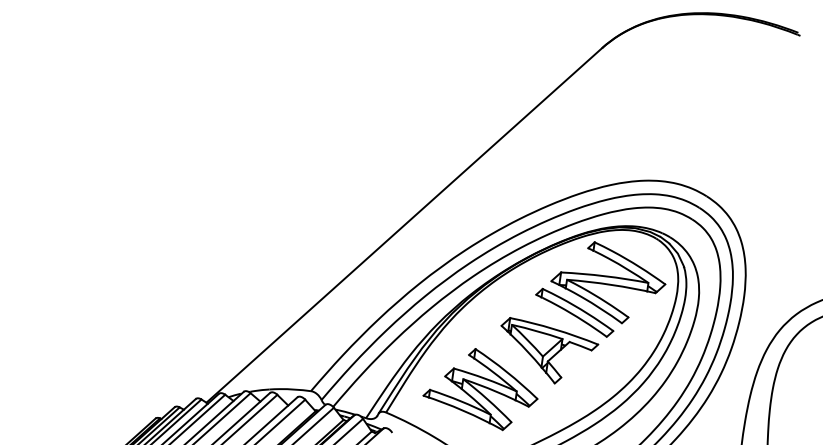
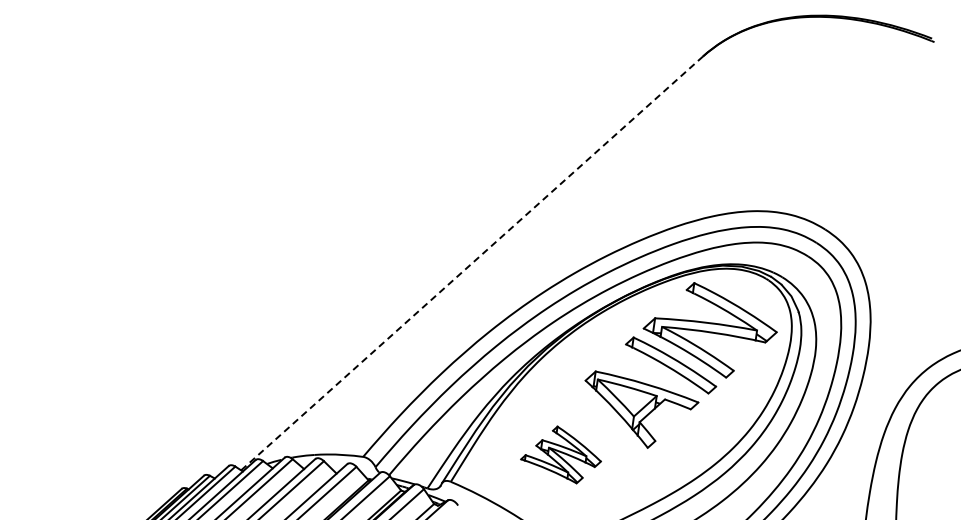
line: (404, 225) -> (472, 263), solid -> dashed
part: (480, 389) -> (560, 454), size x0.6

